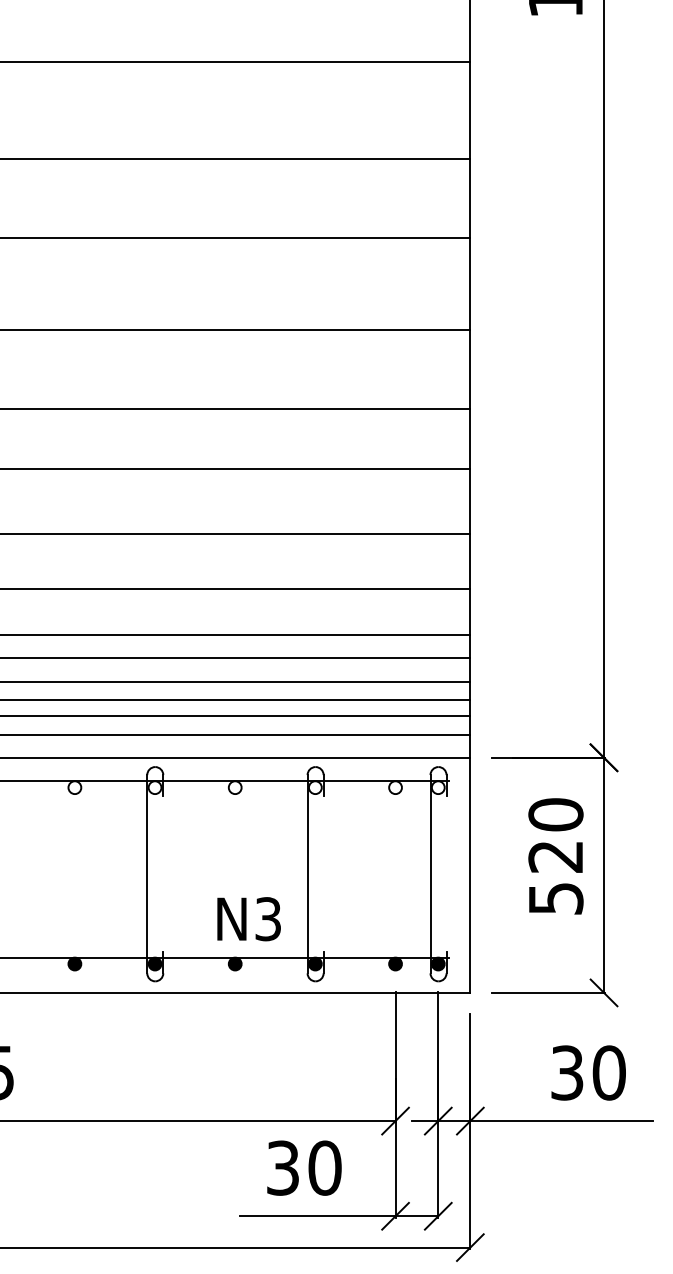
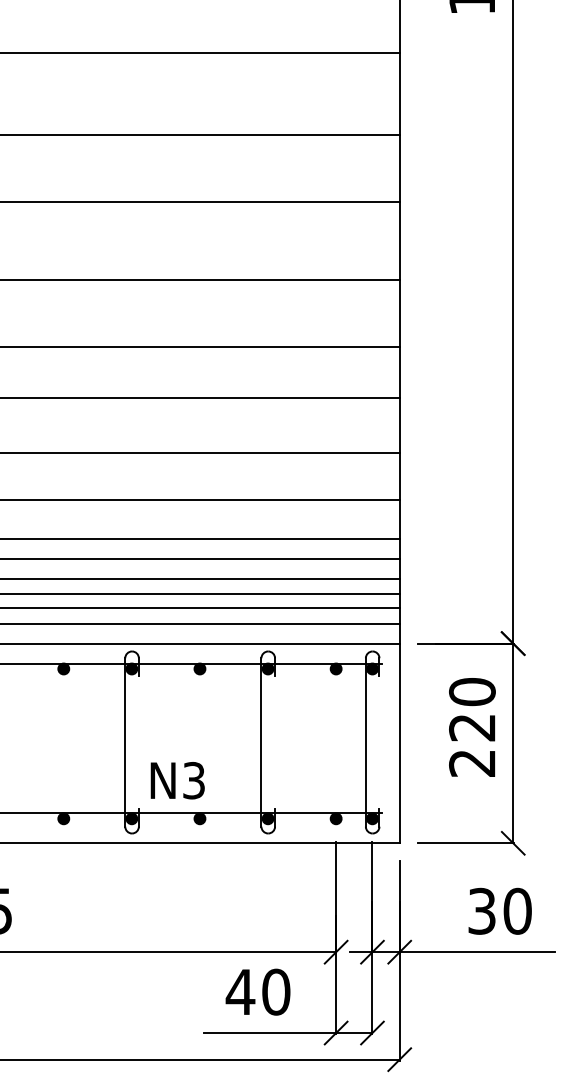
fill: (74, 787) -> (63, 668), added
fill: (154, 787) -> (131, 668), added
fill: (234, 787) -> (199, 668), added
fill: (314, 787) -> (267, 668), added
fill: (394, 787) -> (335, 668), added
fill: (438, 787) -> (372, 668), added
text: (556, 898) -> (472, 763), 520 -> 220
text: (248, 918) -> (177, 780), moved
text: (282, 1167) -> (240, 991), 30 -> 40

